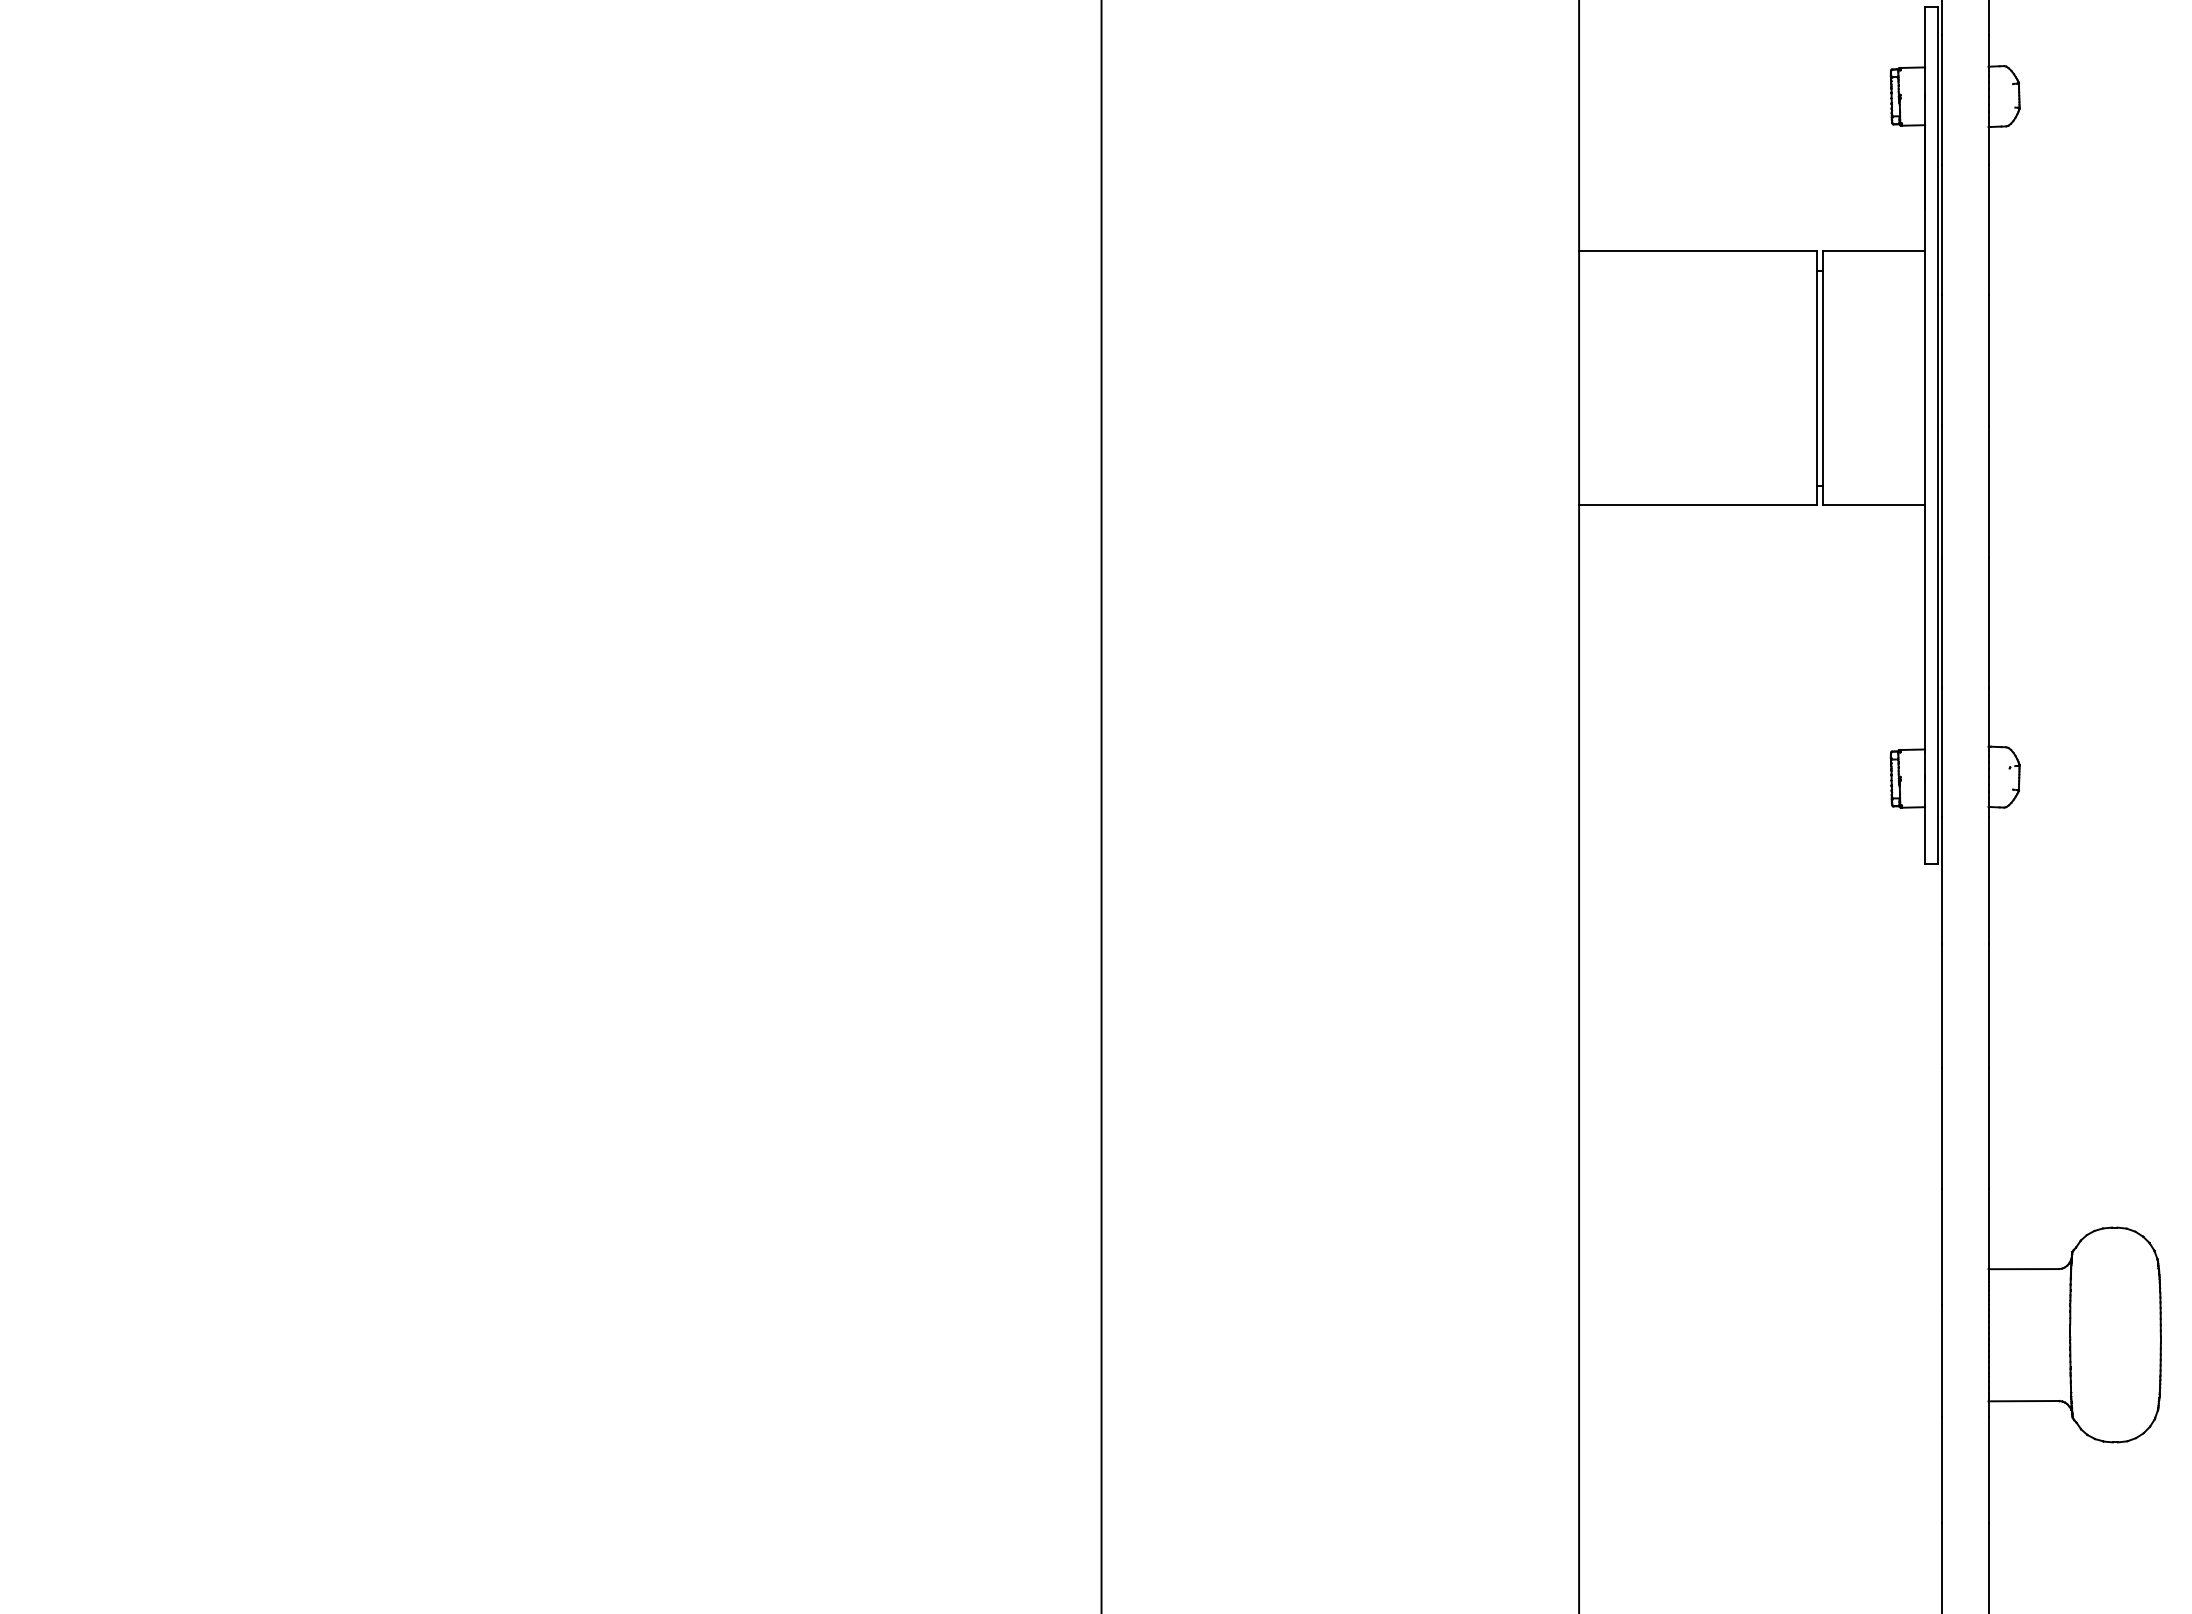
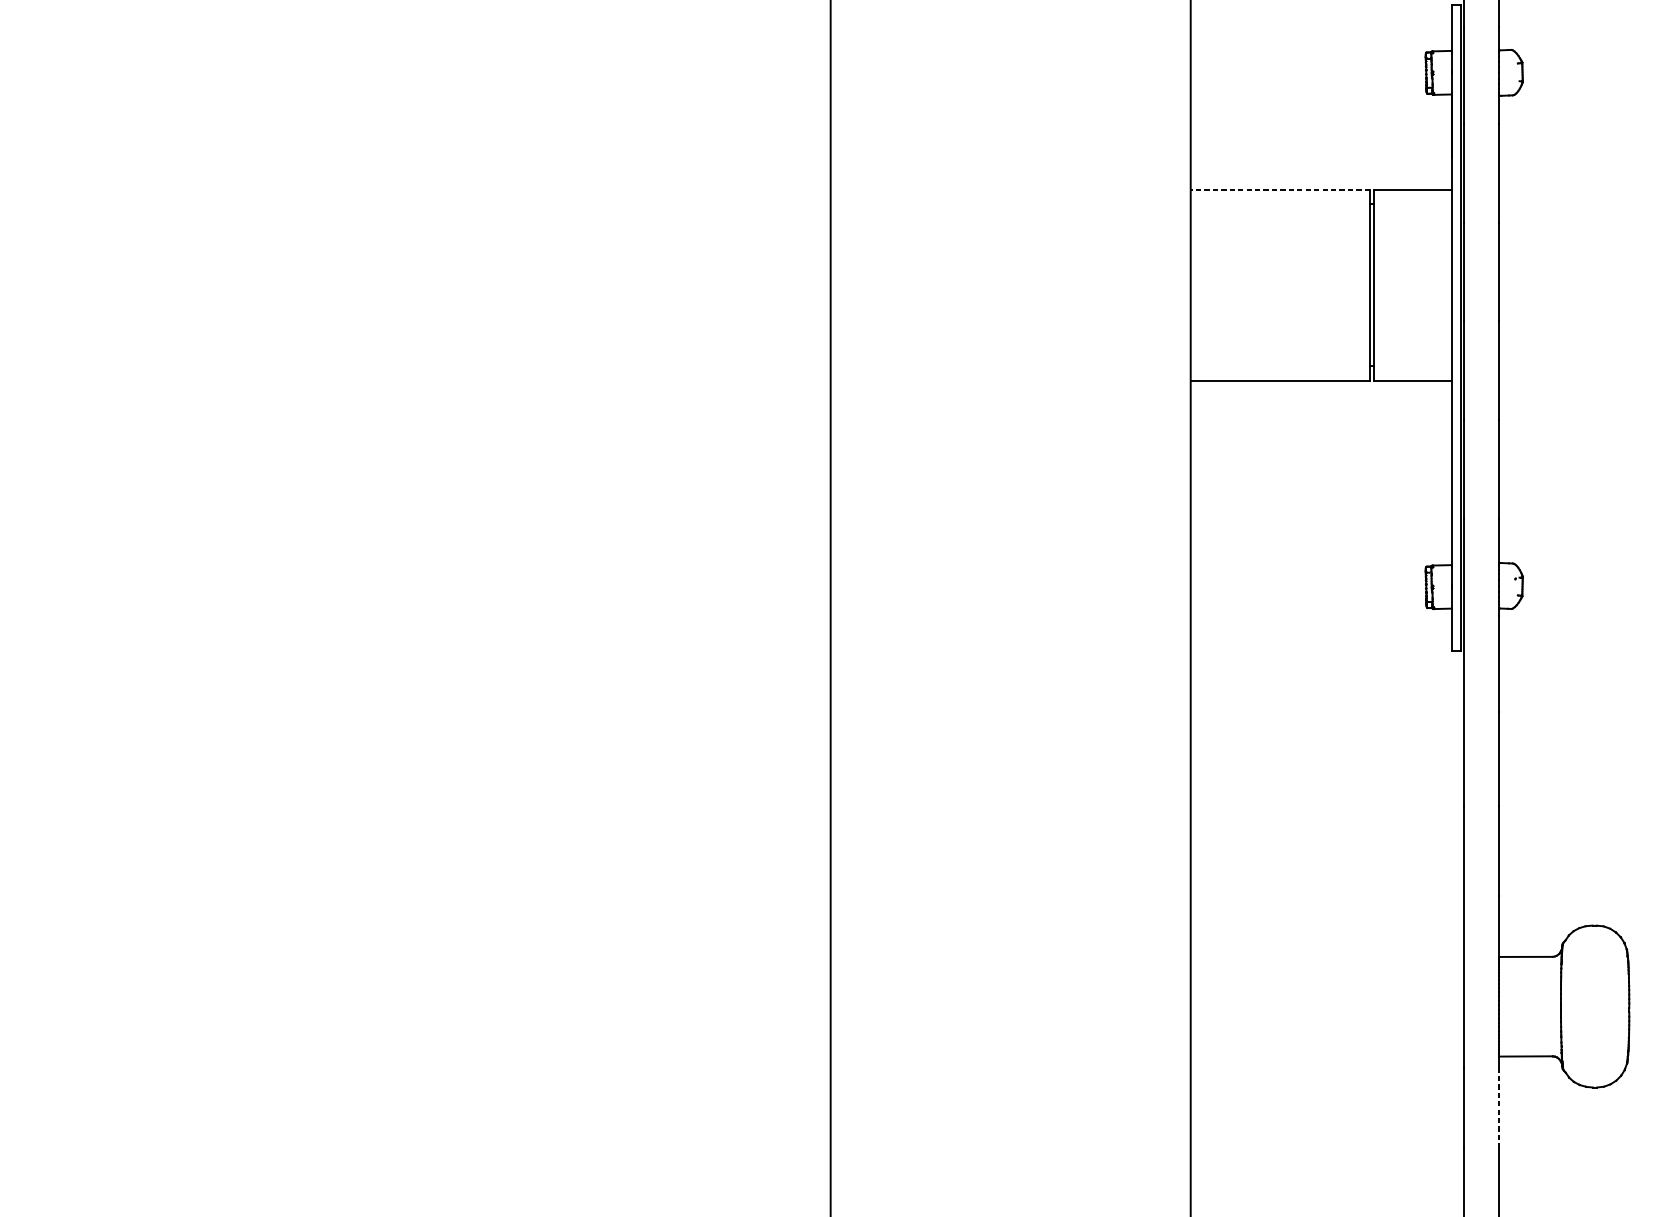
line: (1697, 251) -> (1279, 189), solid -> dashed
line: (1988, 1469) -> (1499, 1107), solid -> dashed

